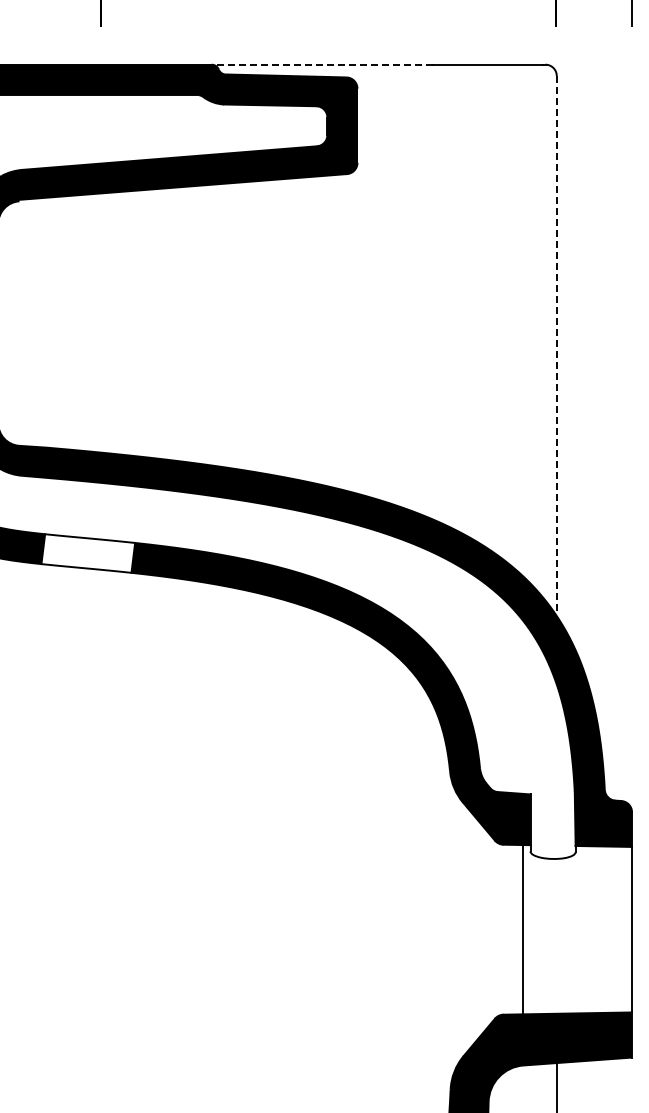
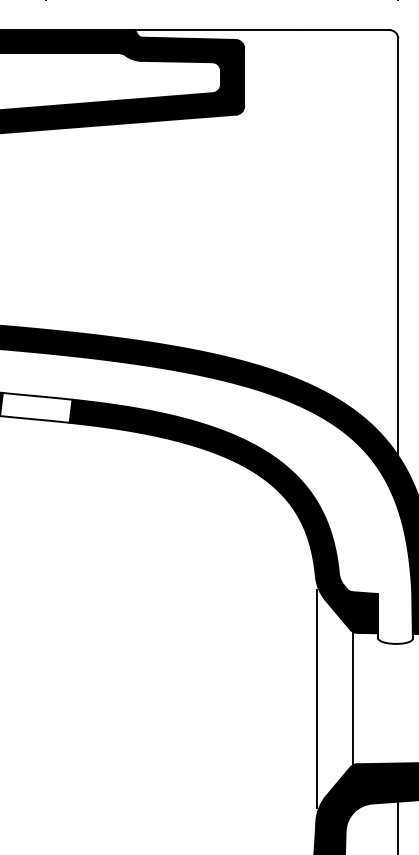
line: (321, 64) -> (216, 29), dashed -> solid
line: (556, 344) -> (398, 246), dashed -> solid
line: (451, 929) -> (316, 698), added
line: (523, 929) -> (353, 698), moved

